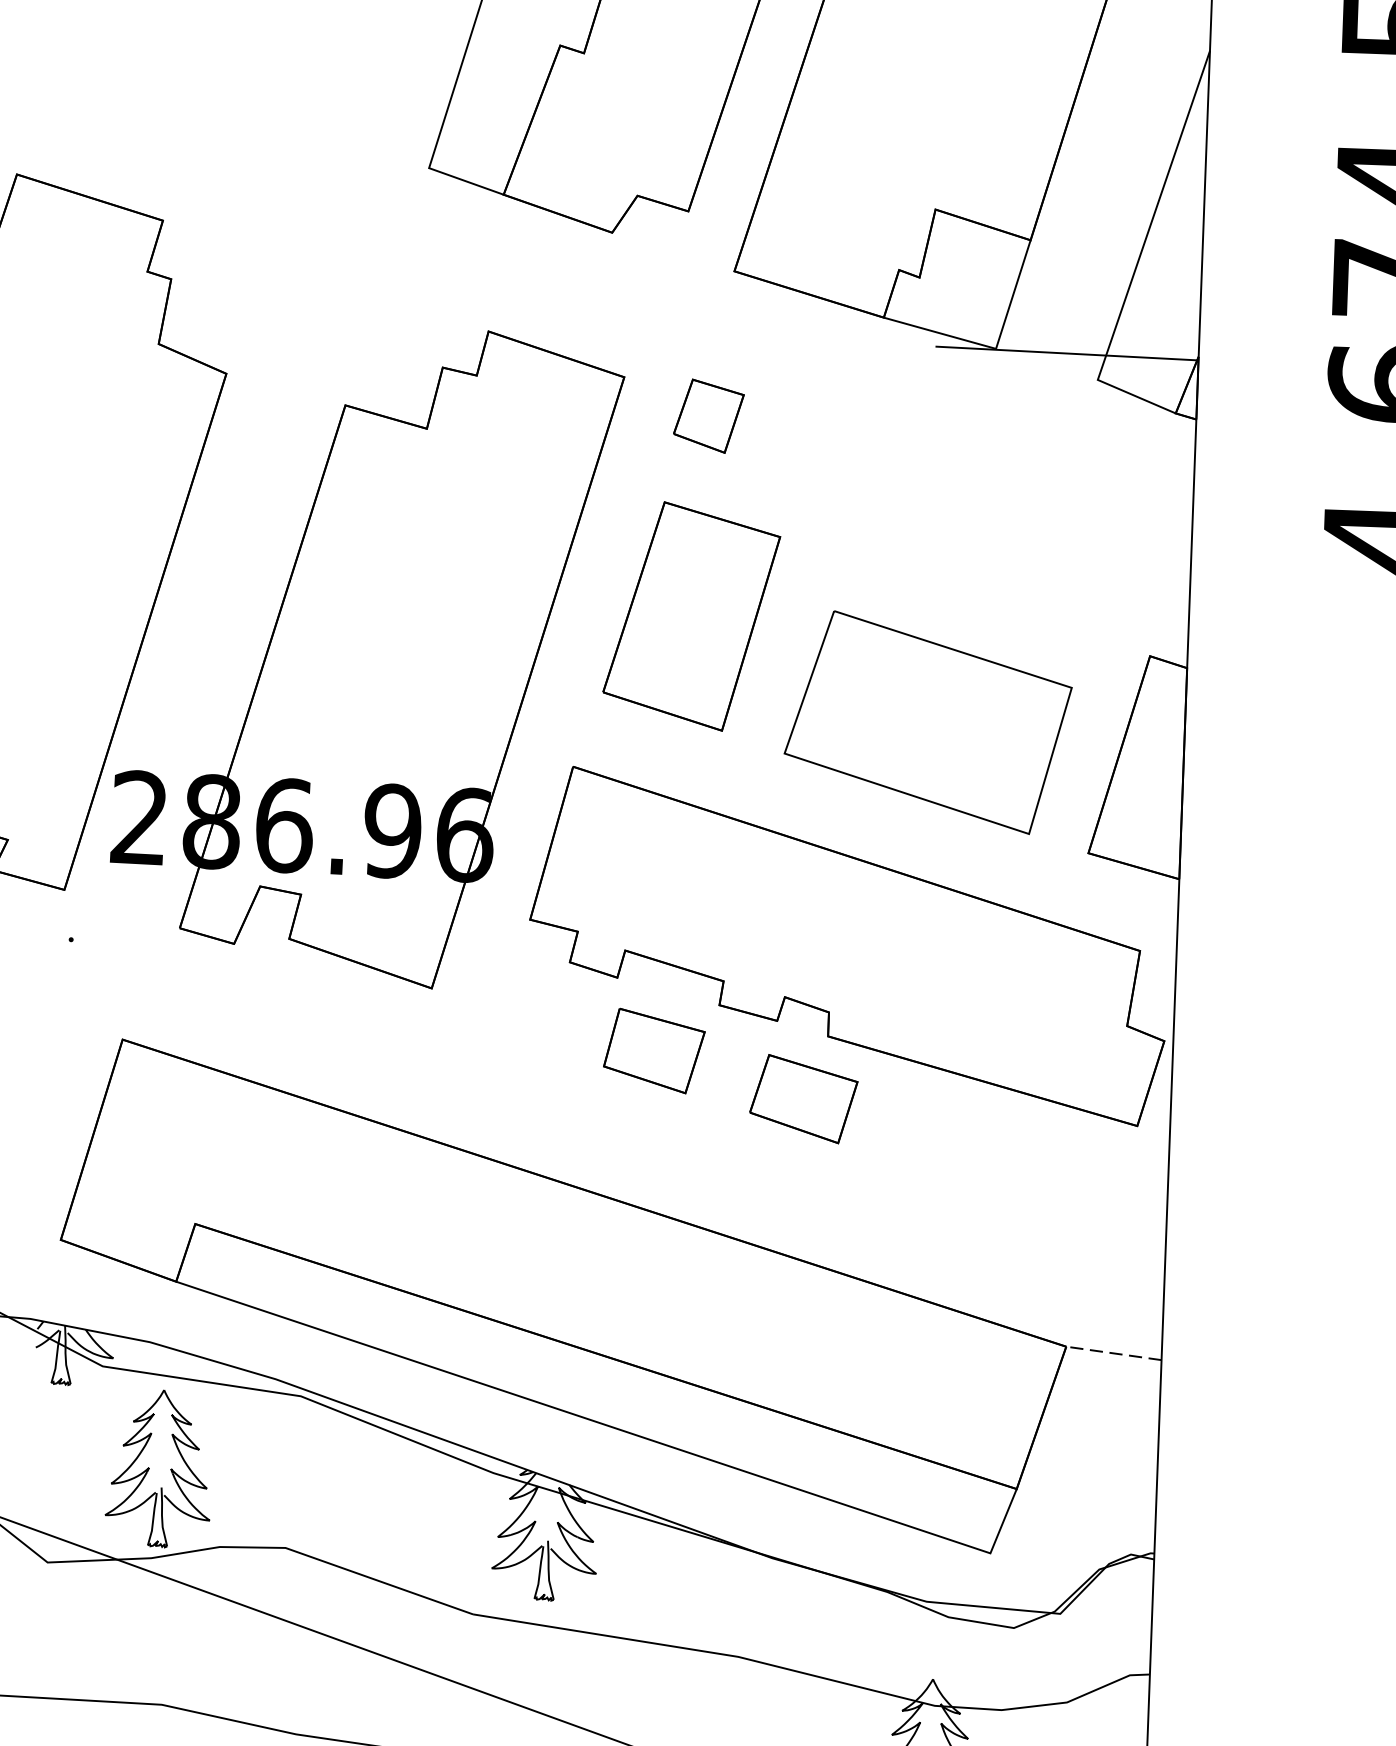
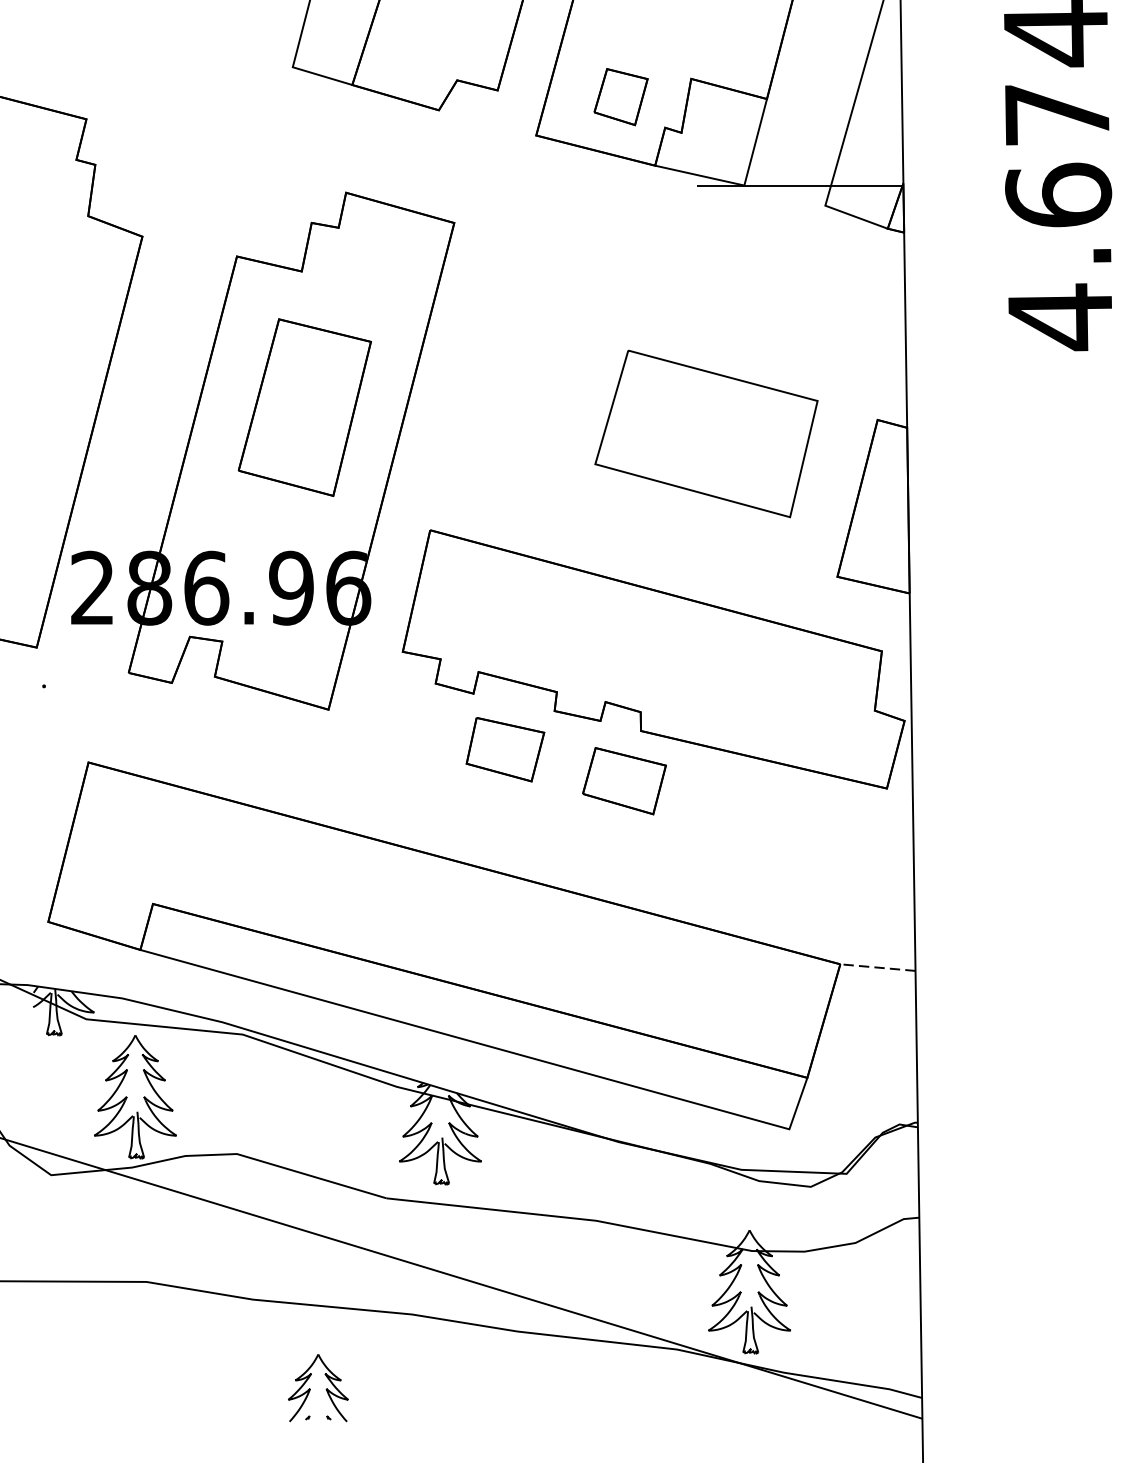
part: (708, 416) -> (620, 97), moved
part: (691, 616) -> (304, 407), moved
part: (928, 721) -> (706, 433), moved

